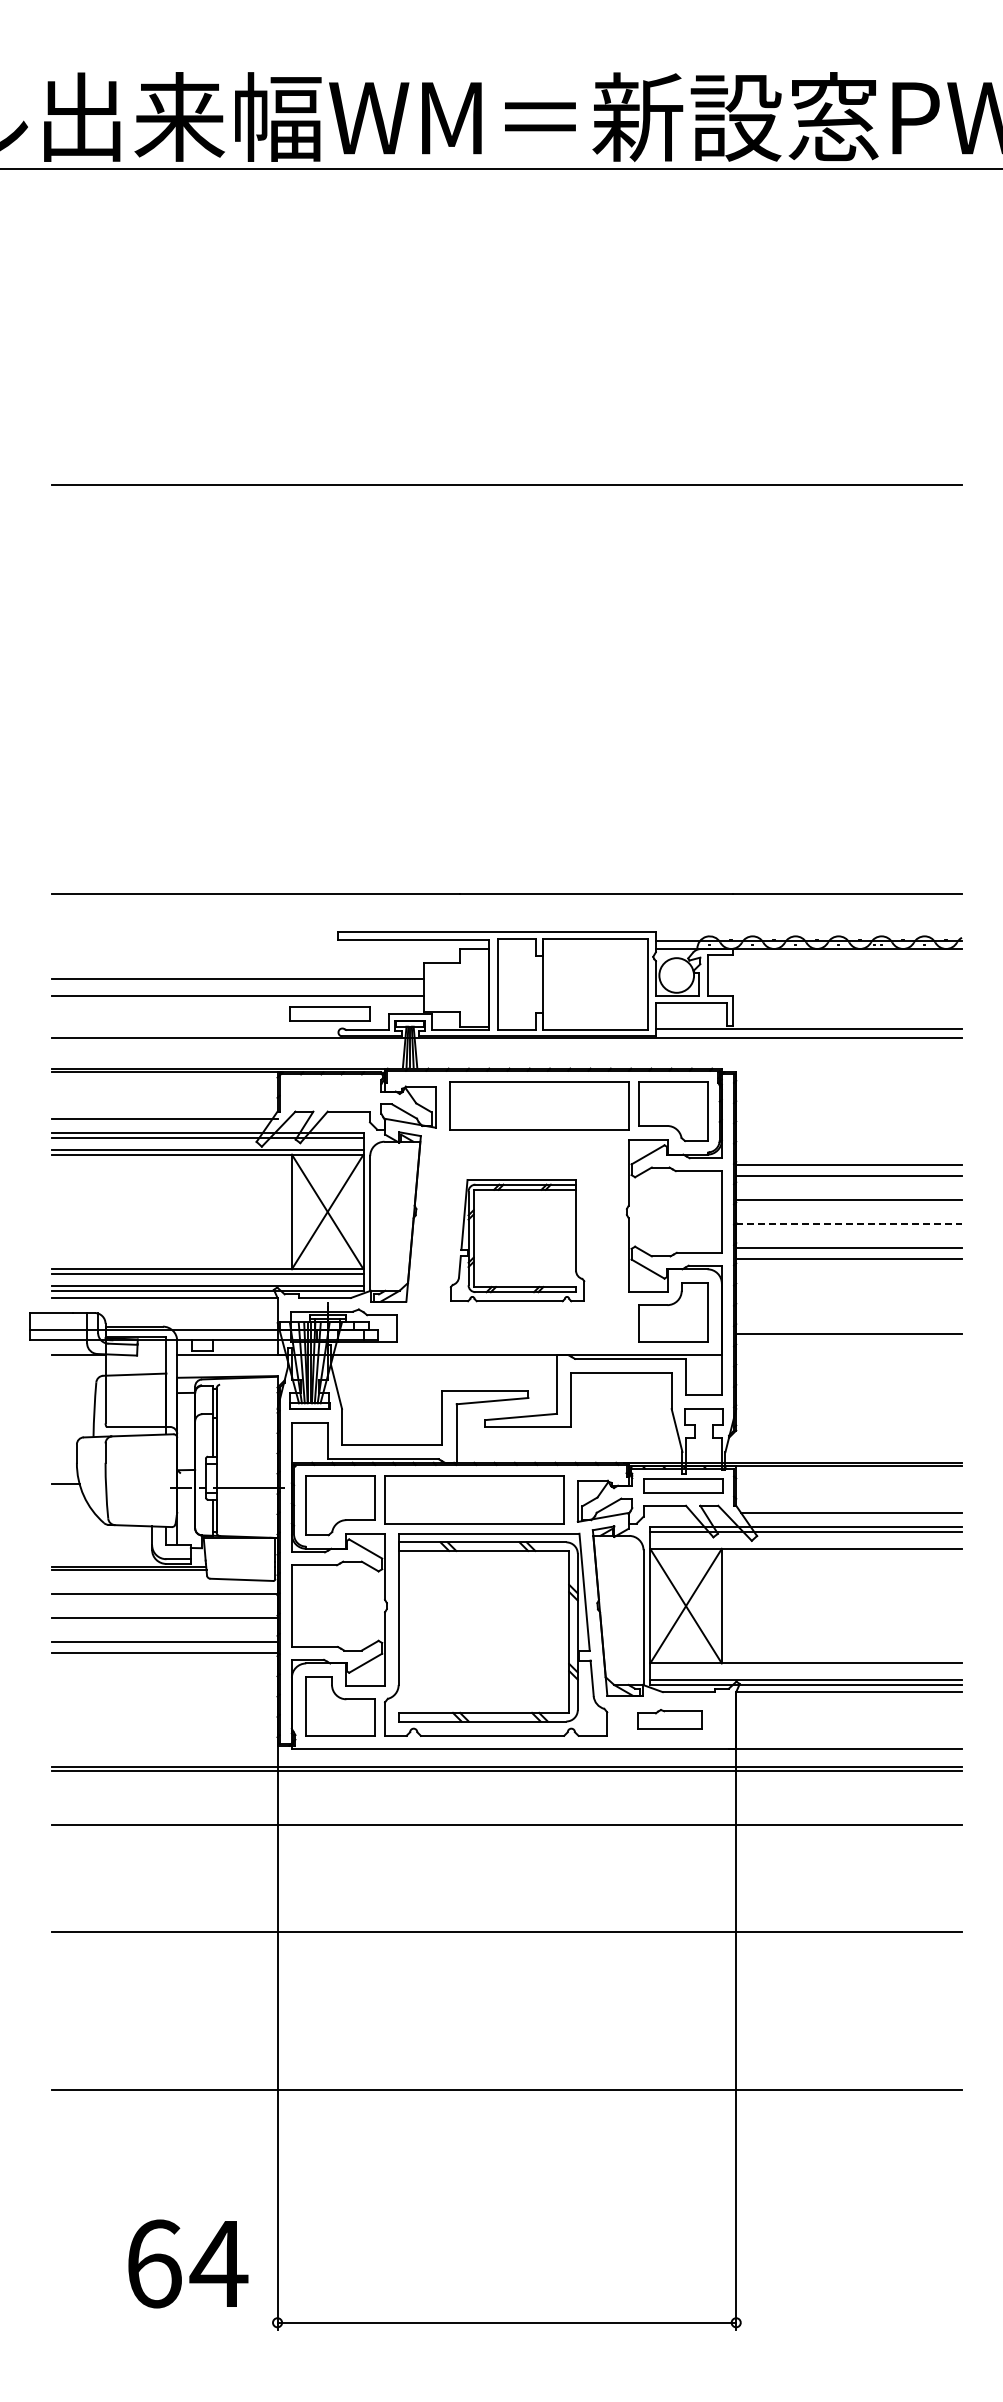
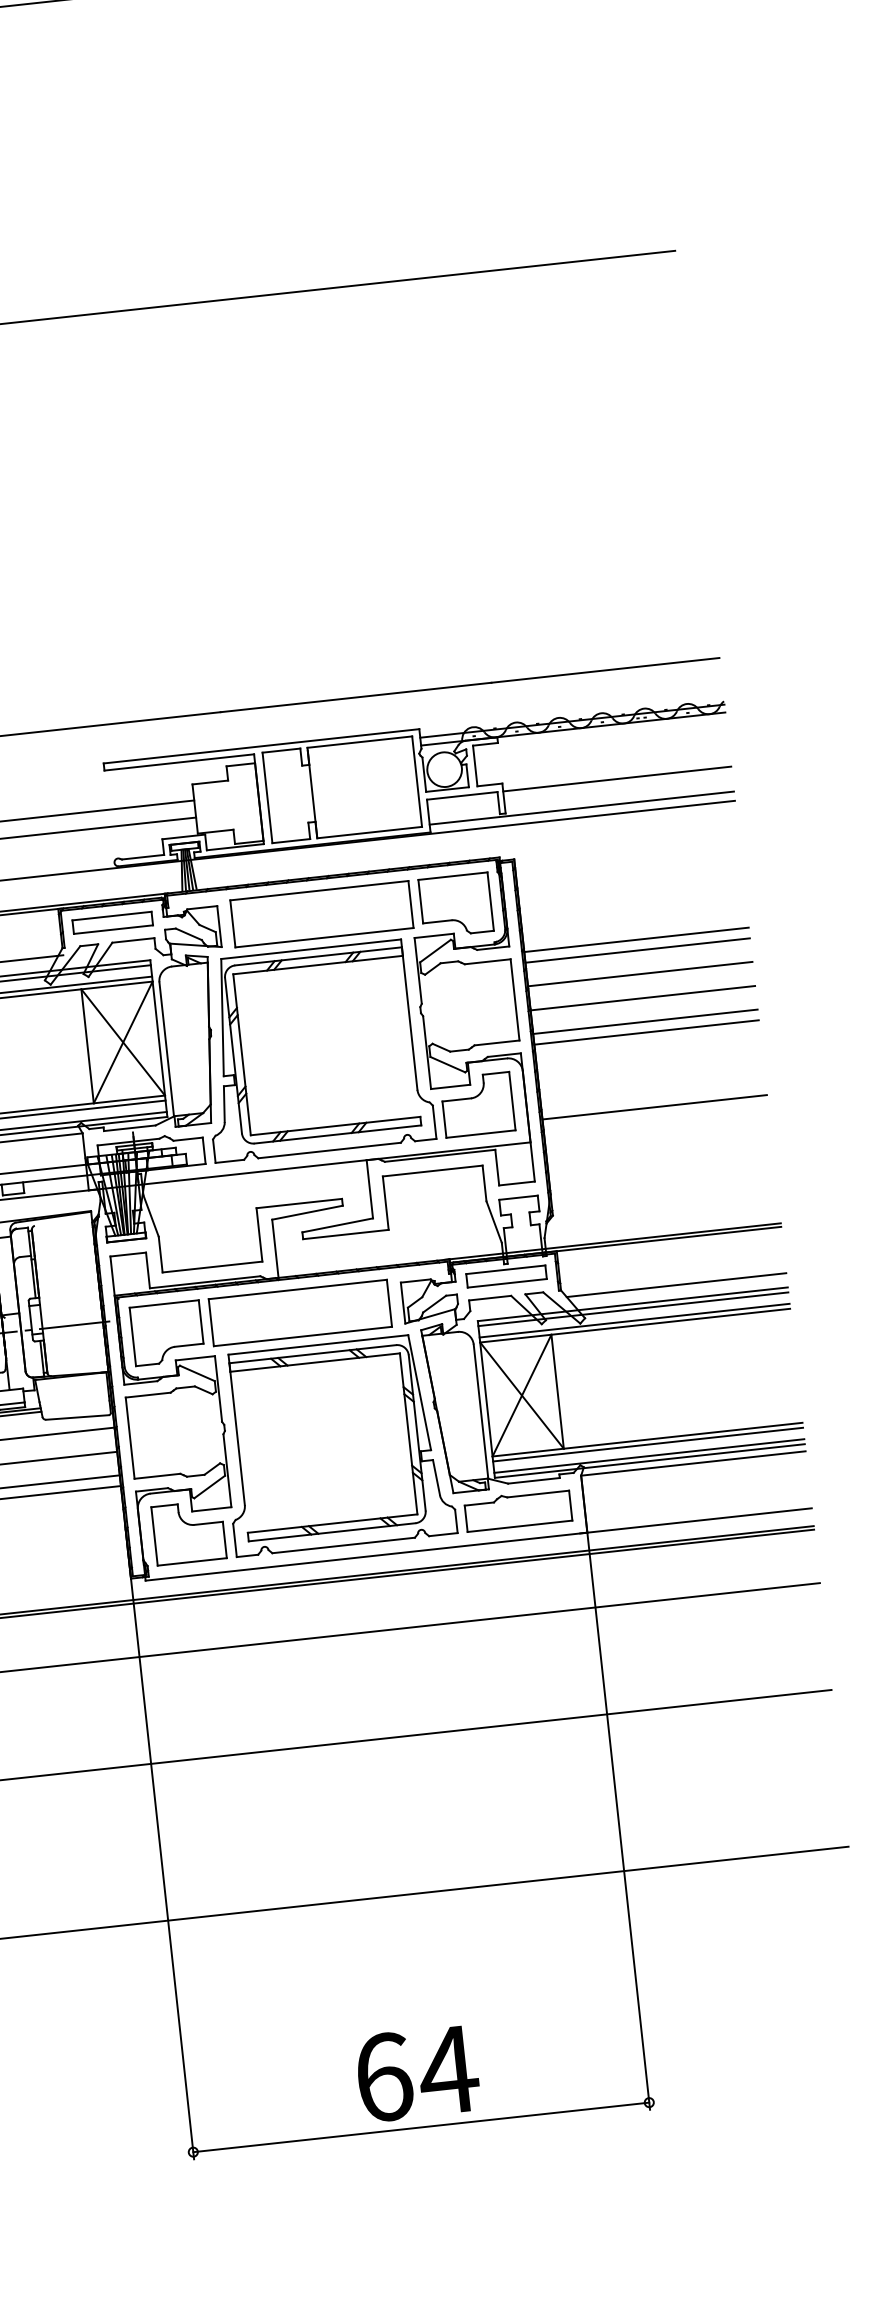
line: (846, 1003) -> (616, 779), added
part: (329, 1013) -> (111, 922), moved
line: (849, 1224) -> (643, 998), dashed -> solid
part: (517, 1240) -> (314, 1050), size x1.67
line: (805, 1543) -> (634, 1320), added
line: (805, 1668) -> (647, 1444), added
part: (669, 1719) -> (517, 1510), size x1.67
text: (188, 2263) -> (418, 2073), moved

